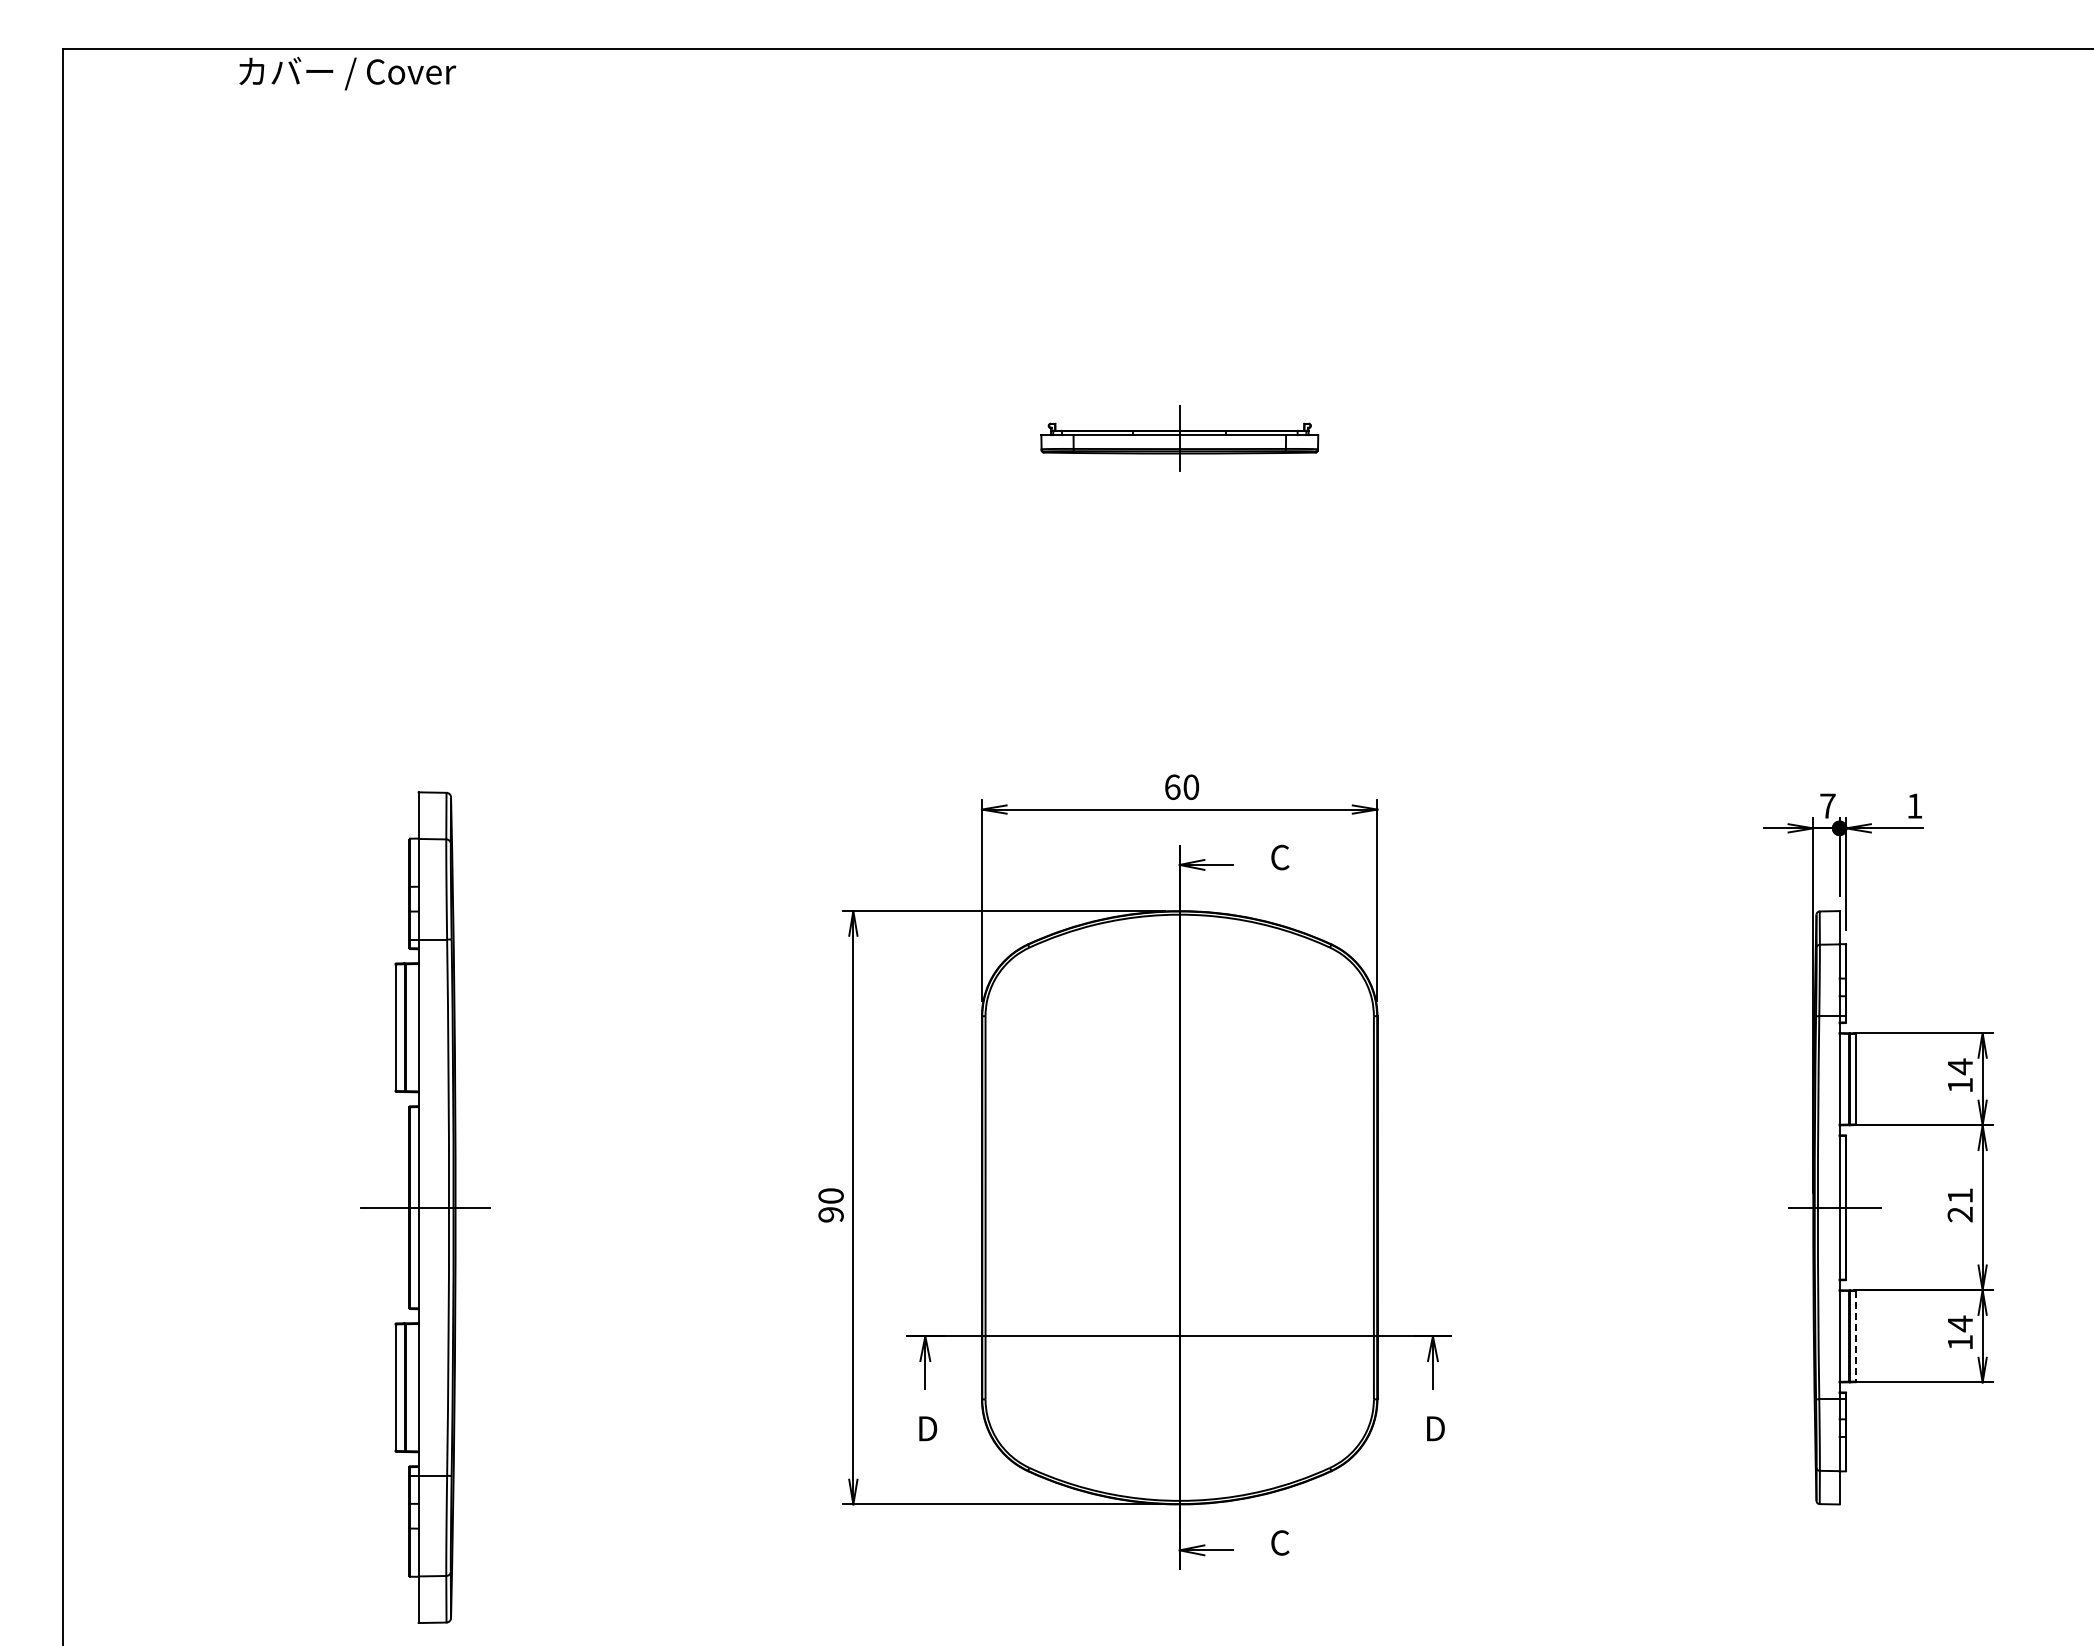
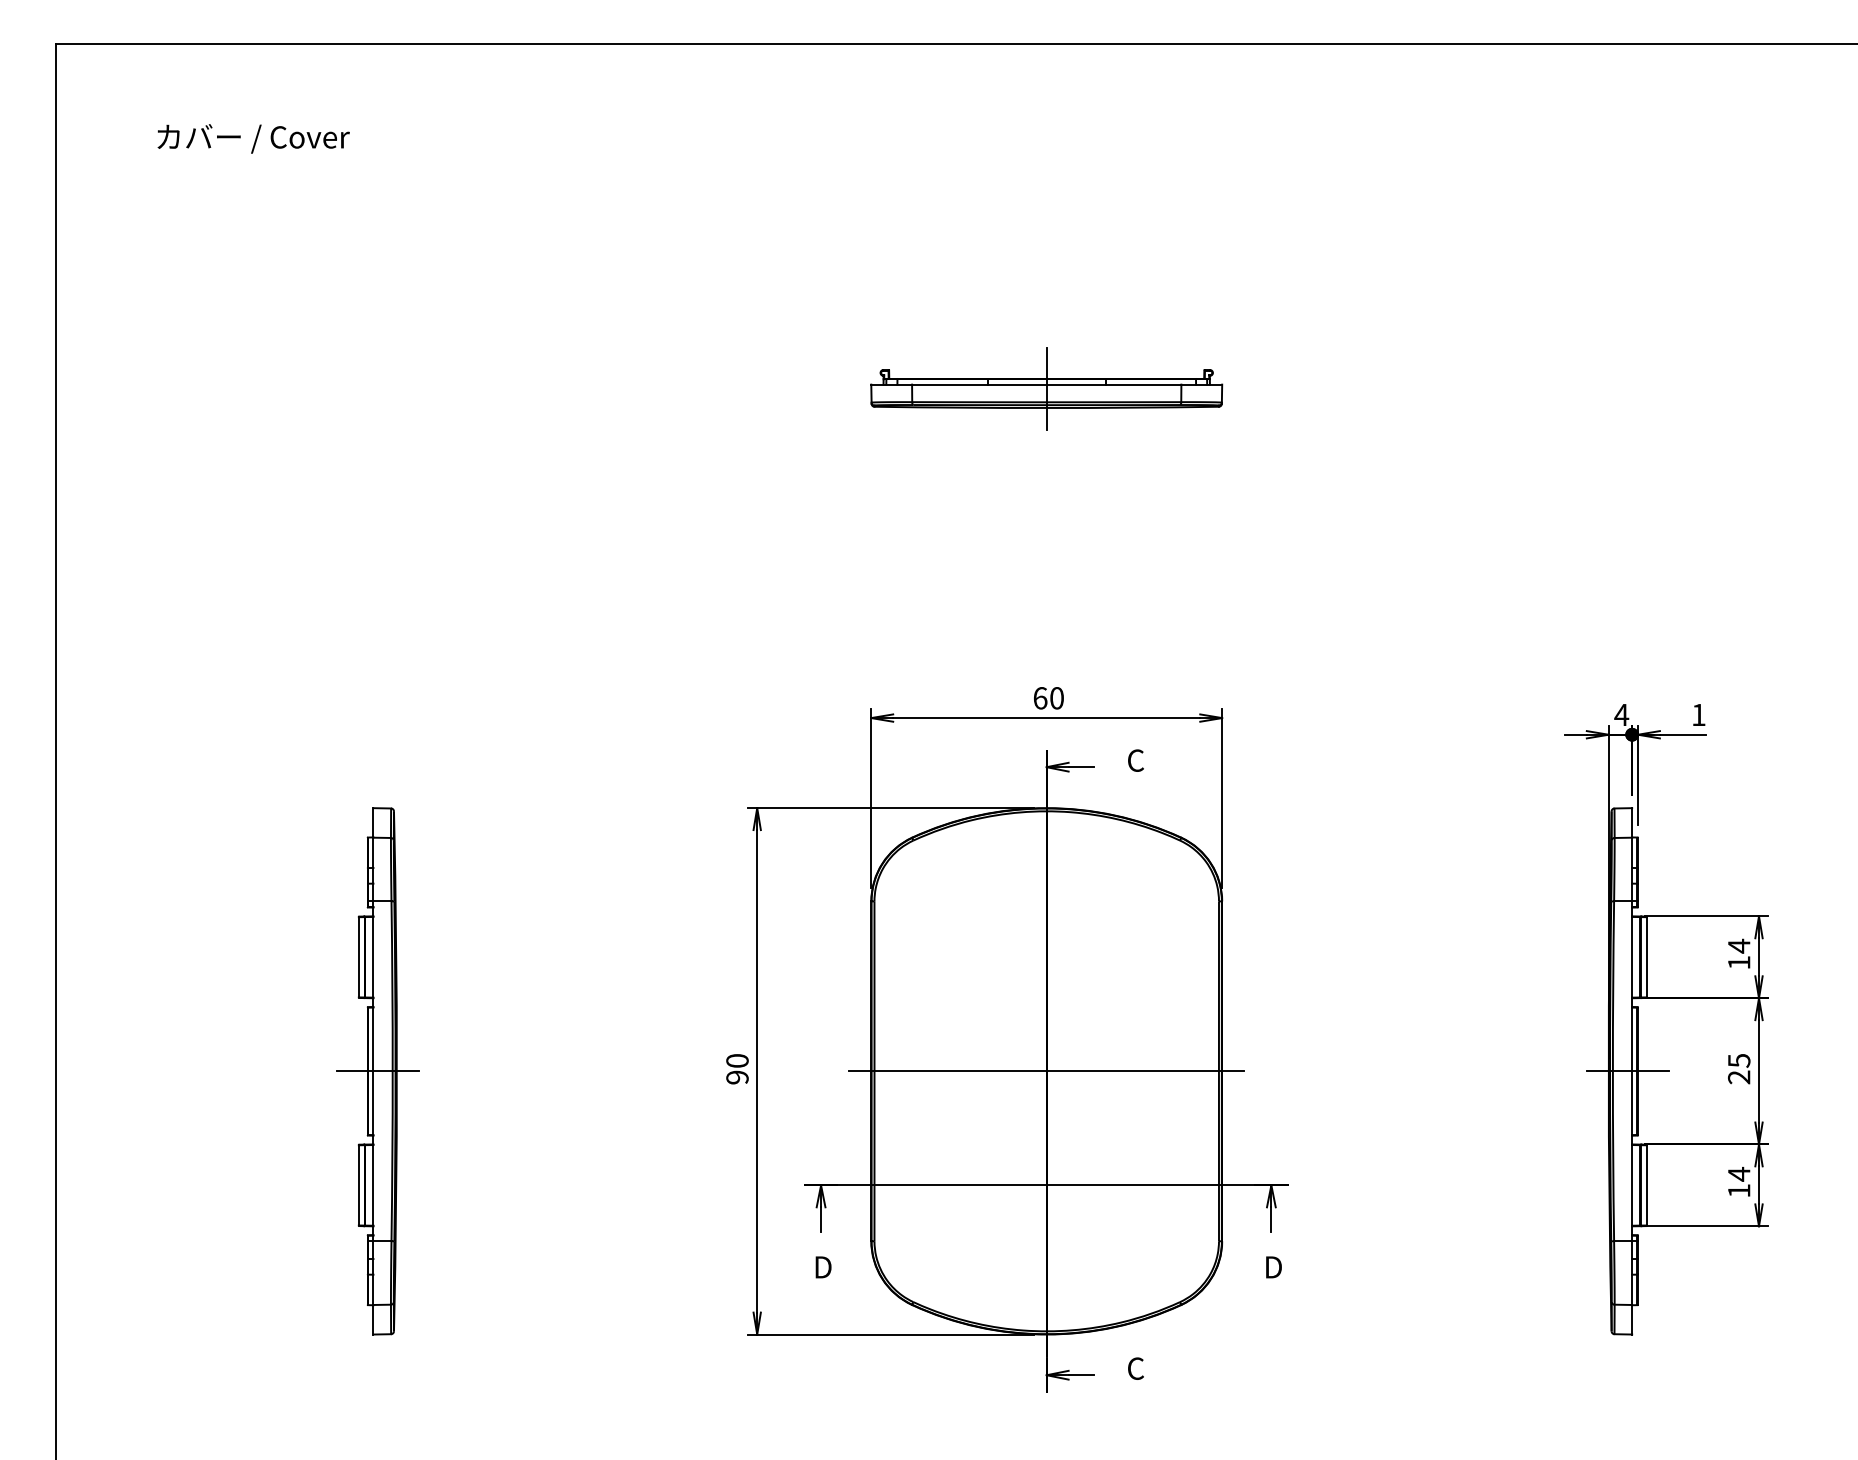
text: (347, 73) -> (253, 138), moved
part: (1179, 438) -> (1046, 388), size x1.43
text: (1827, 805) -> (1621, 714), 7 -> 4
text: (1960, 1195) -> (1739, 1060), 21 -> 25
part: (425, 1207) -> (377, 1071), size x0.71
line: (1179, 1207) -> (1046, 1071), added
line: (1856, 1336) -> (1647, 1185), dashed -> solid

